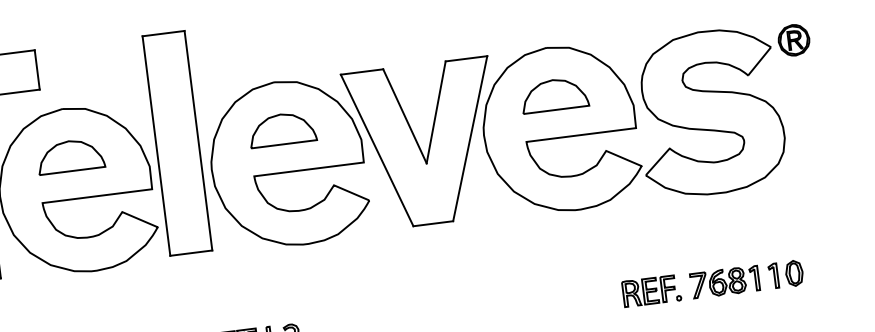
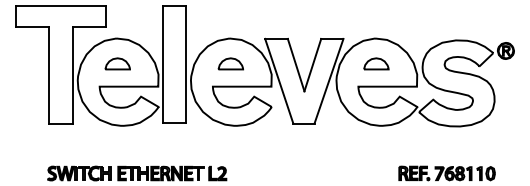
part: (554, 94) -> (376, 63), size x0.7
part: (281, 128) -> (230, 63), size x0.7
part: (70, 155) -> (117, 63), size x0.7

